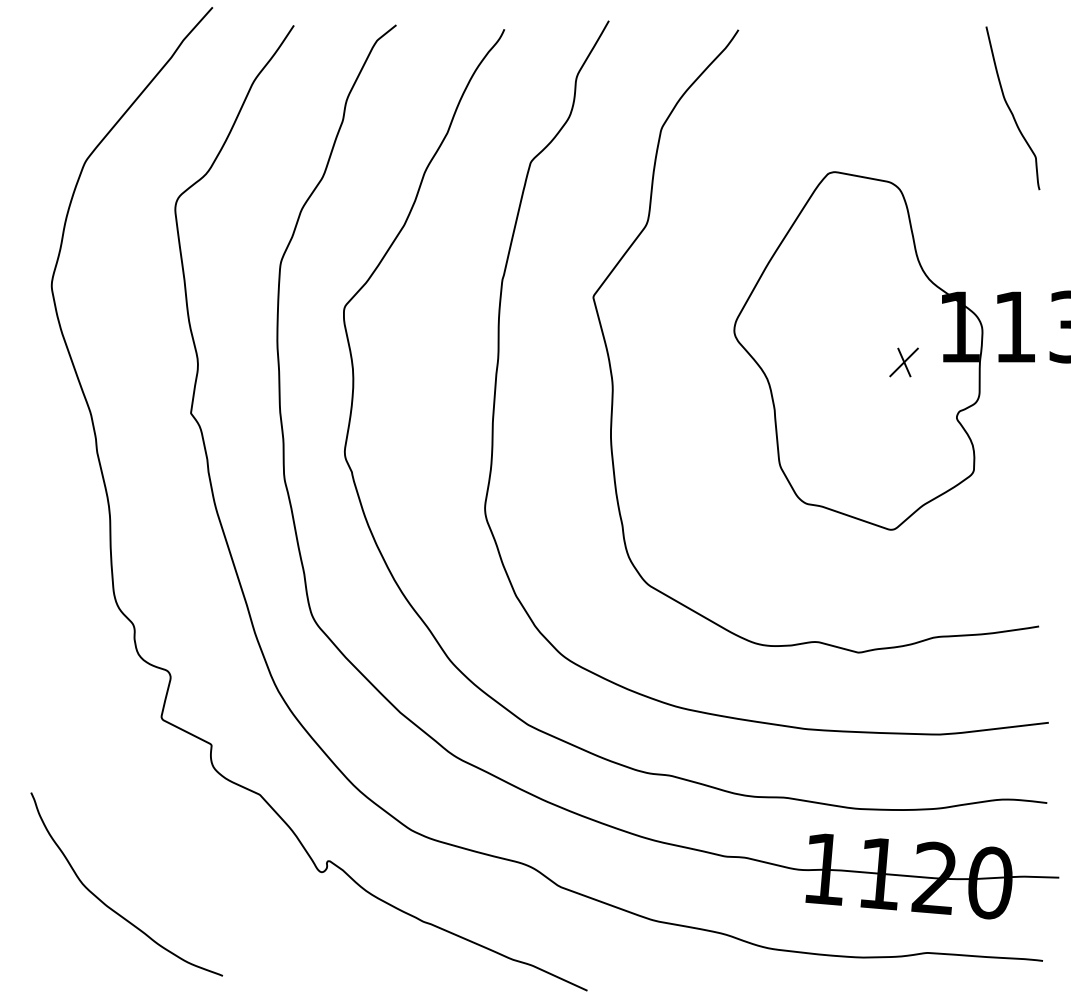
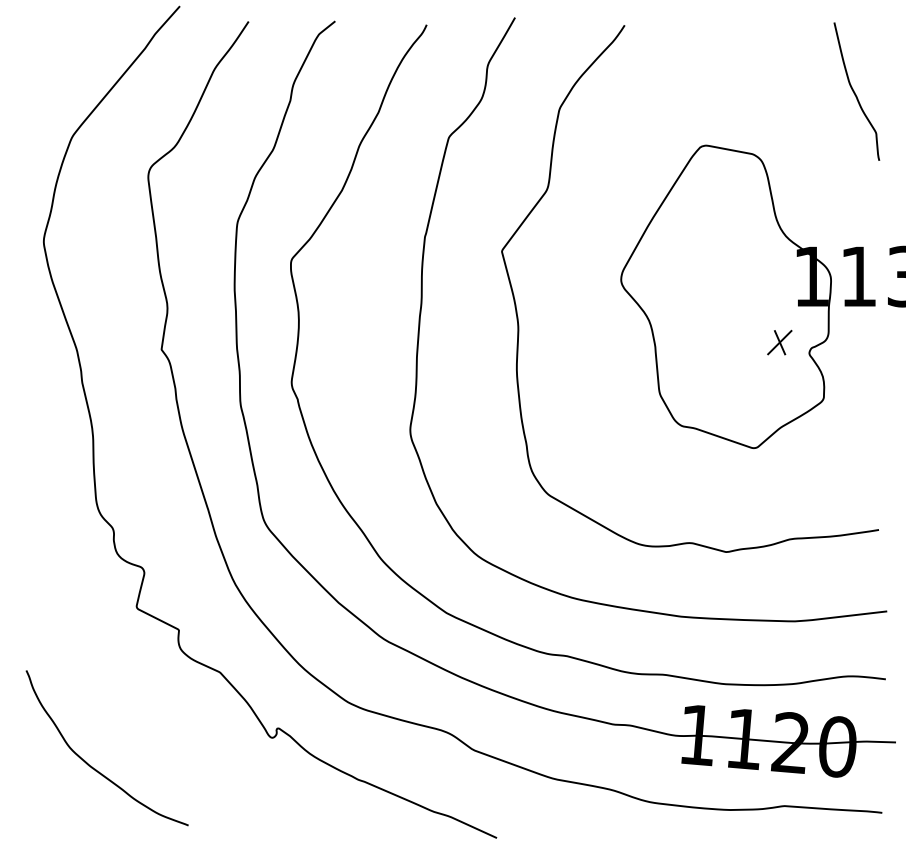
part: (903, 362) -> (779, 342), moved

